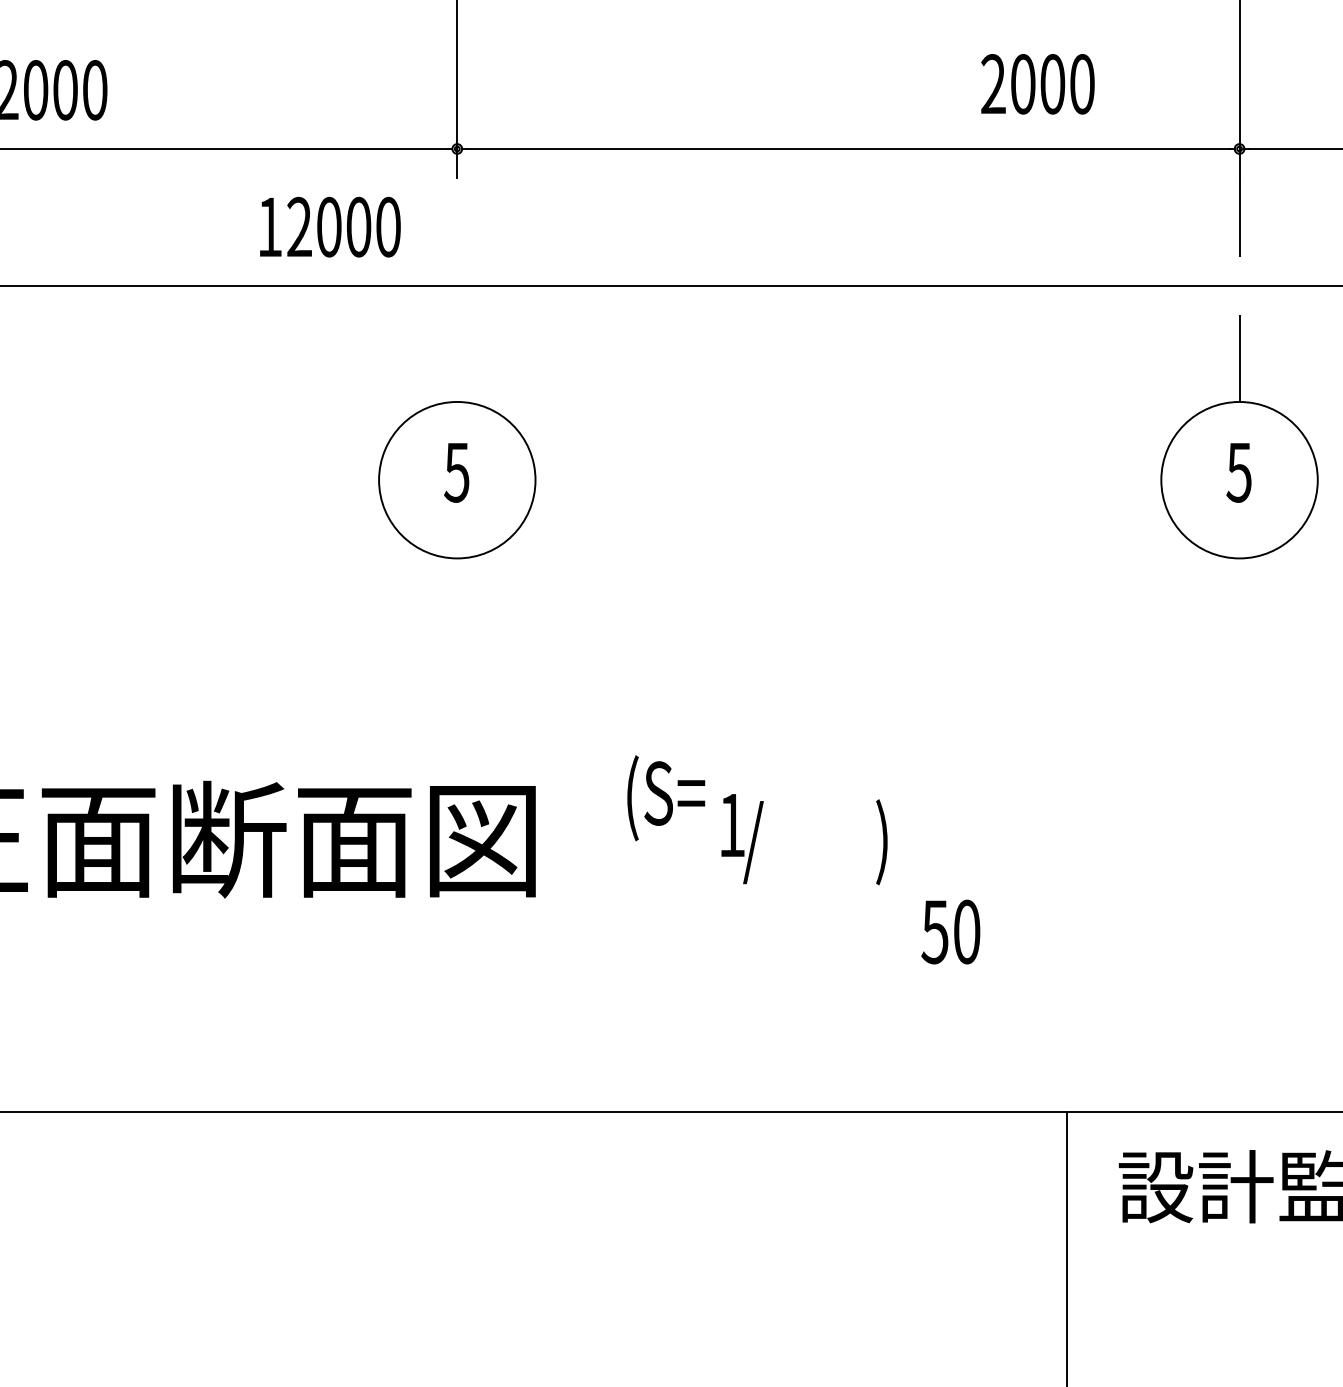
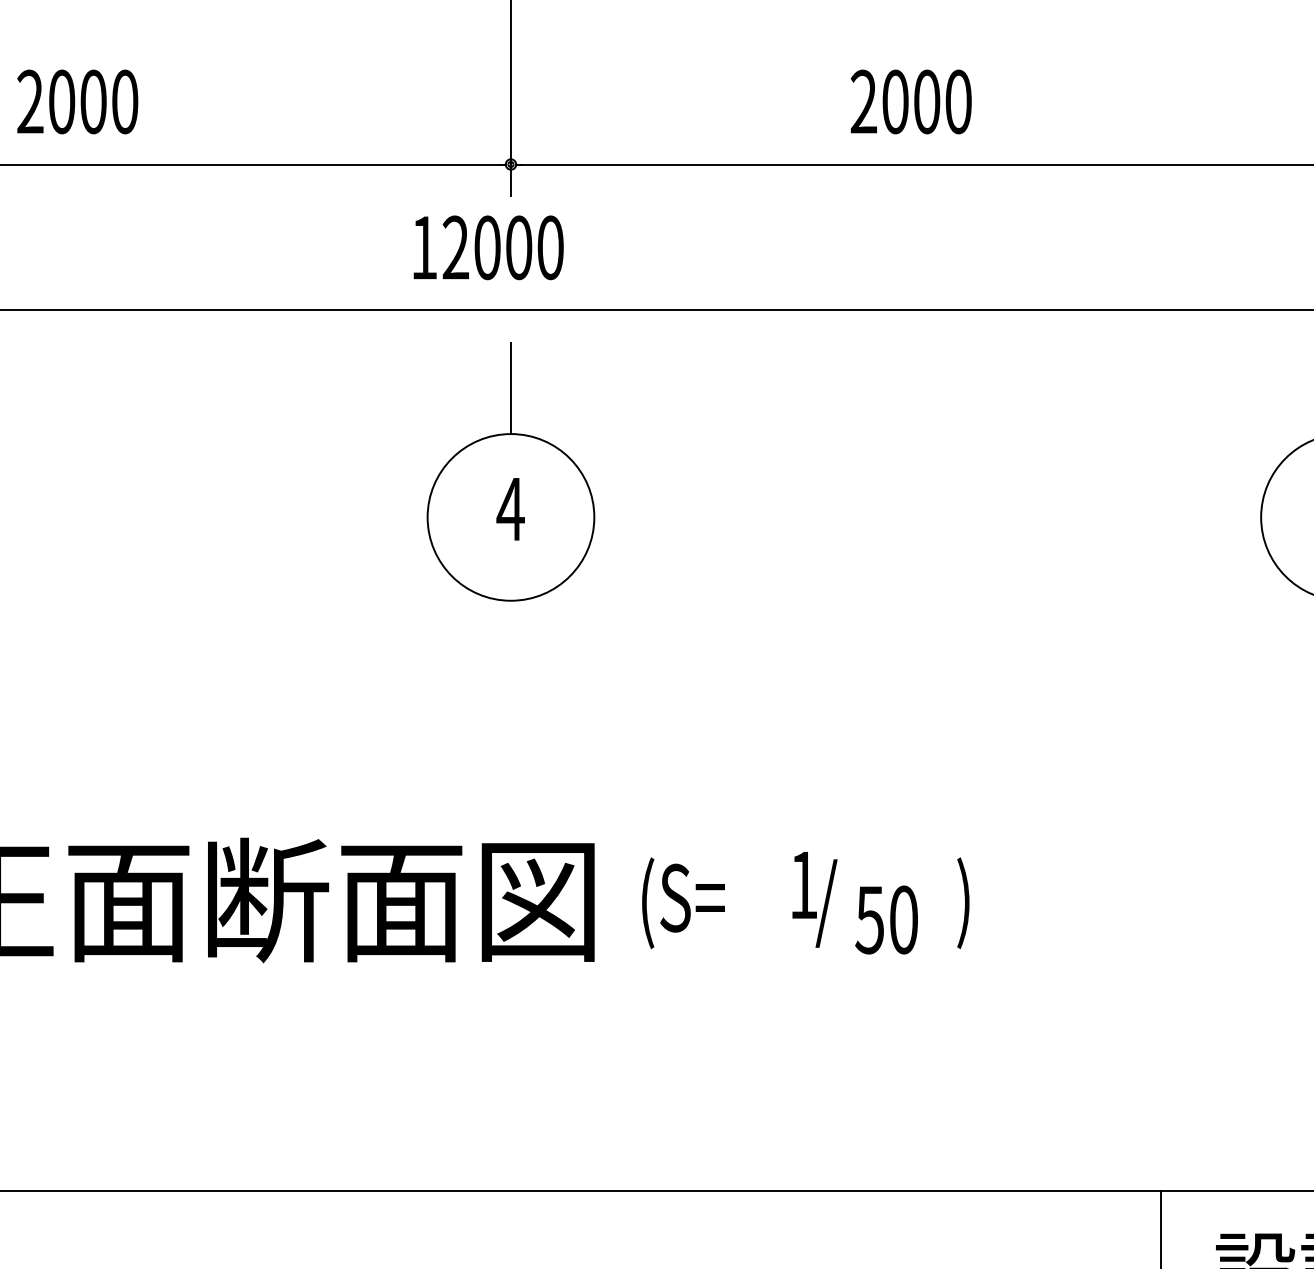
text: (1037, 84) -> (910, 102), moved
text: (330, 226) -> (488, 247), moved
line: (457, 358) -> (511, 387), added
text: (456, 472) -> (510, 509), 5 -> 4
text: (666, 798) -> (683, 903), moved
text: (950, 931) -> (886, 919), moved

